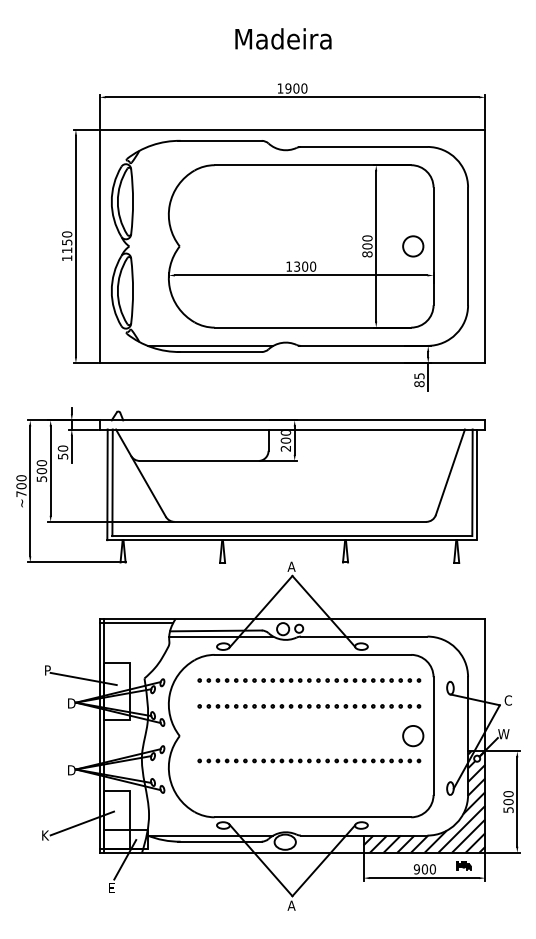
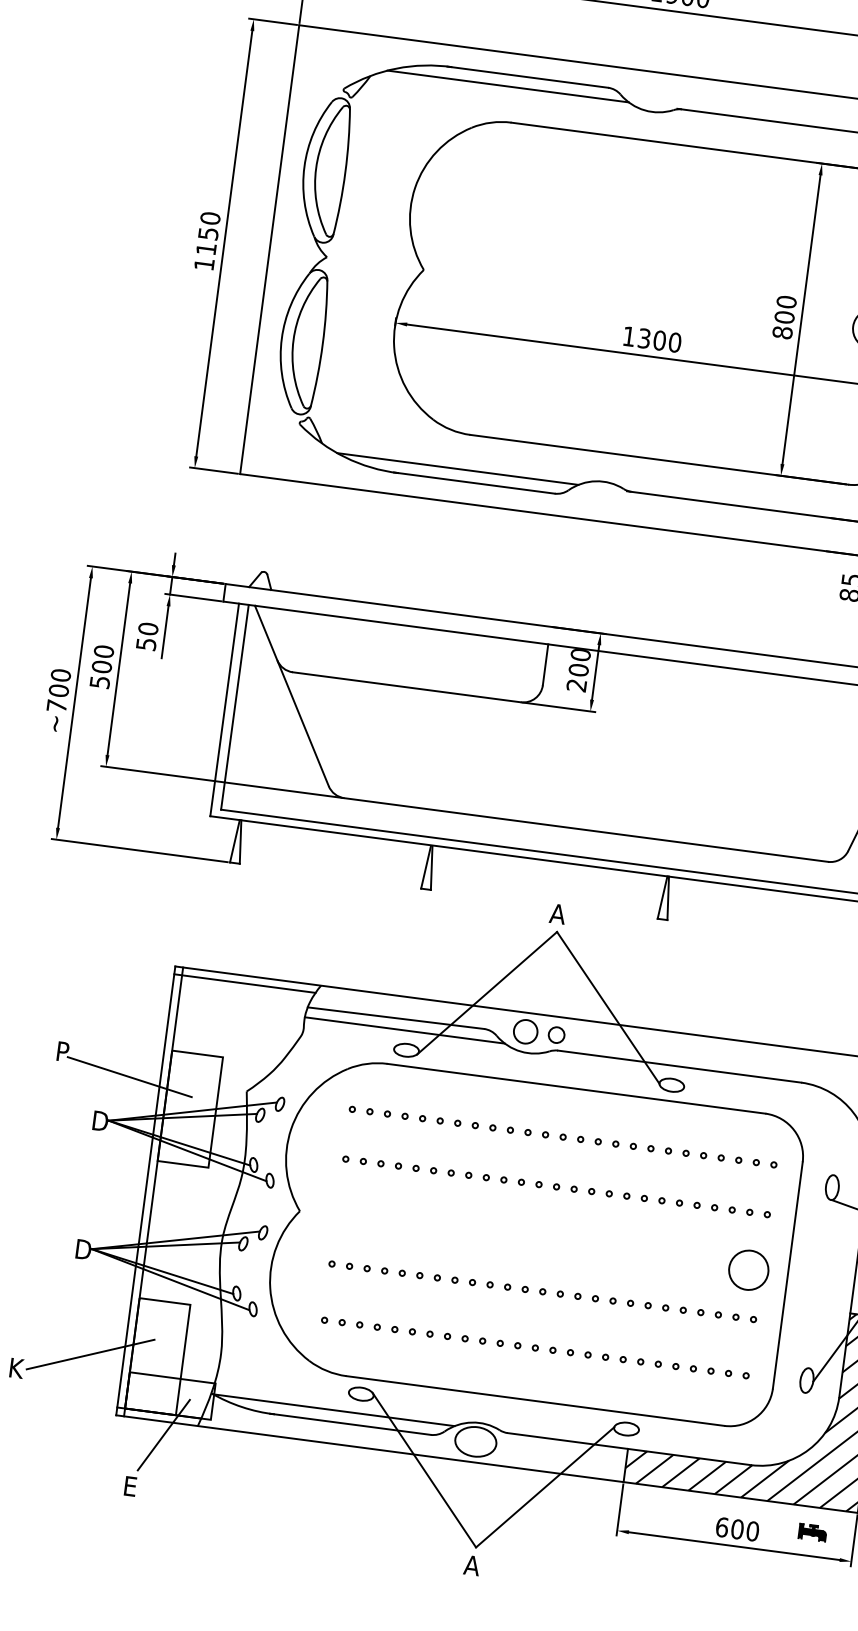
line: (210, 146) -> (508, 85), added
part: (309, 790) -> (535, 1348), added
text: (416, 869) -> (721, 1527), 900 -> 600

